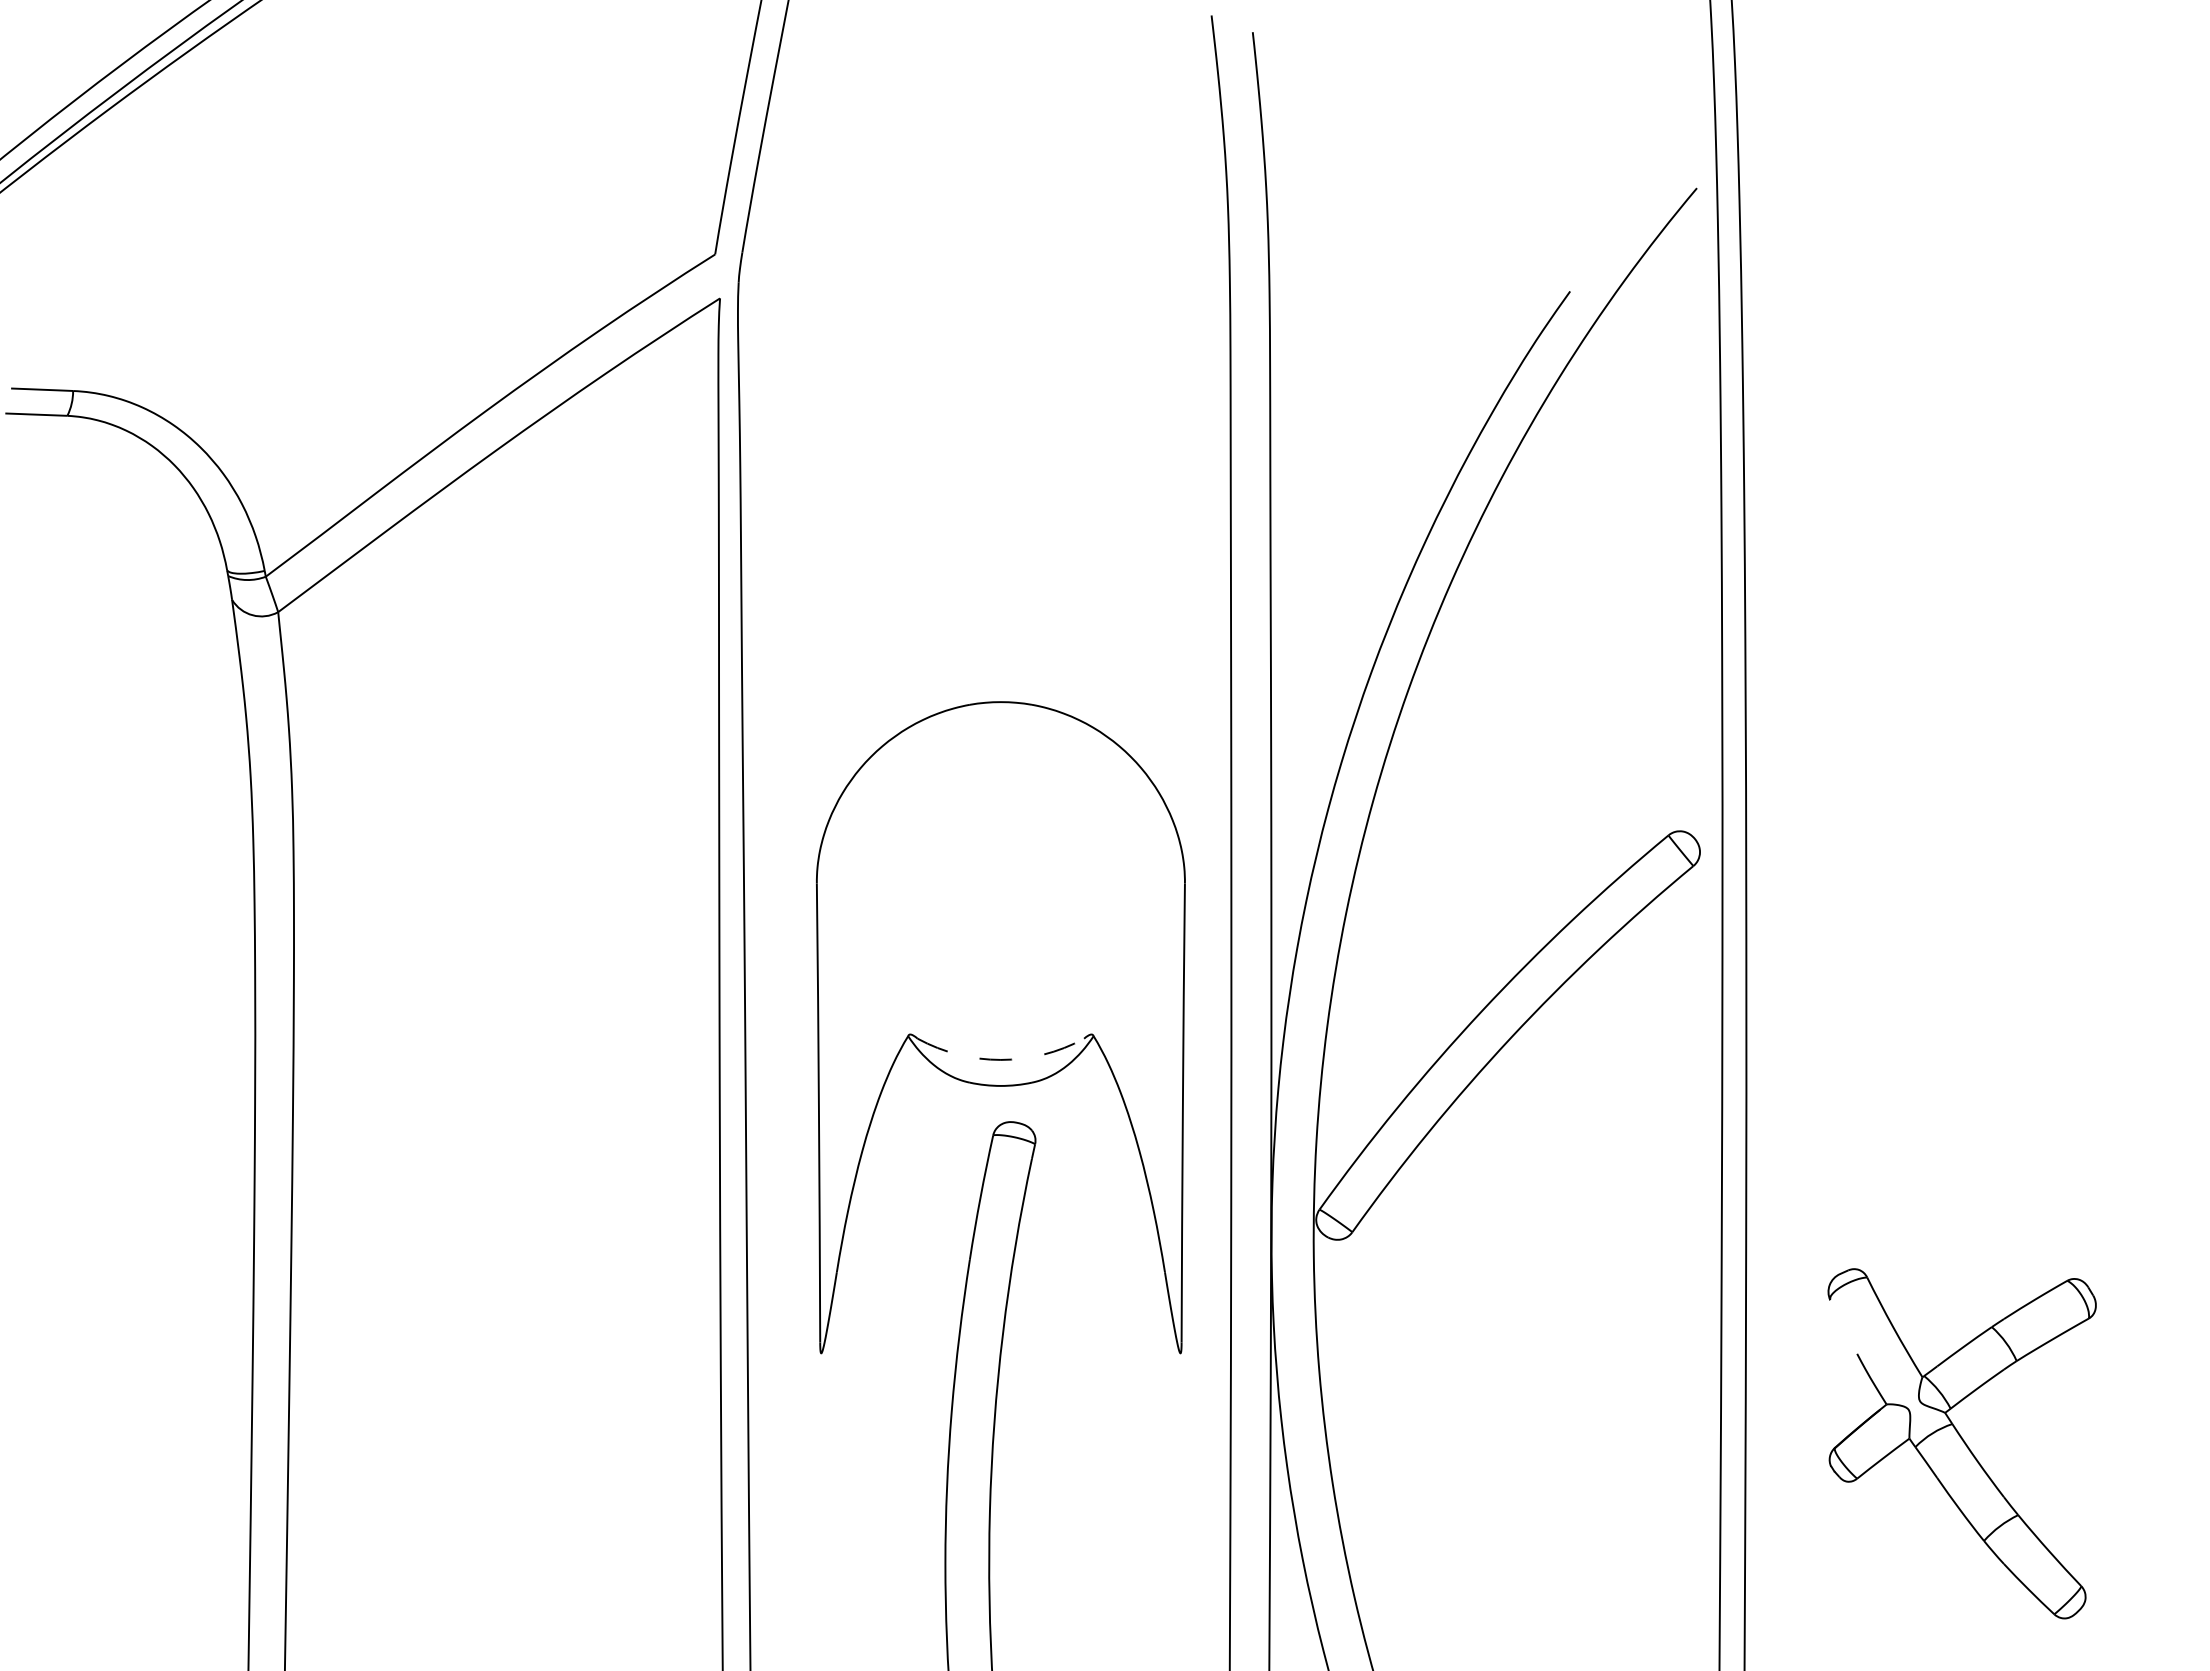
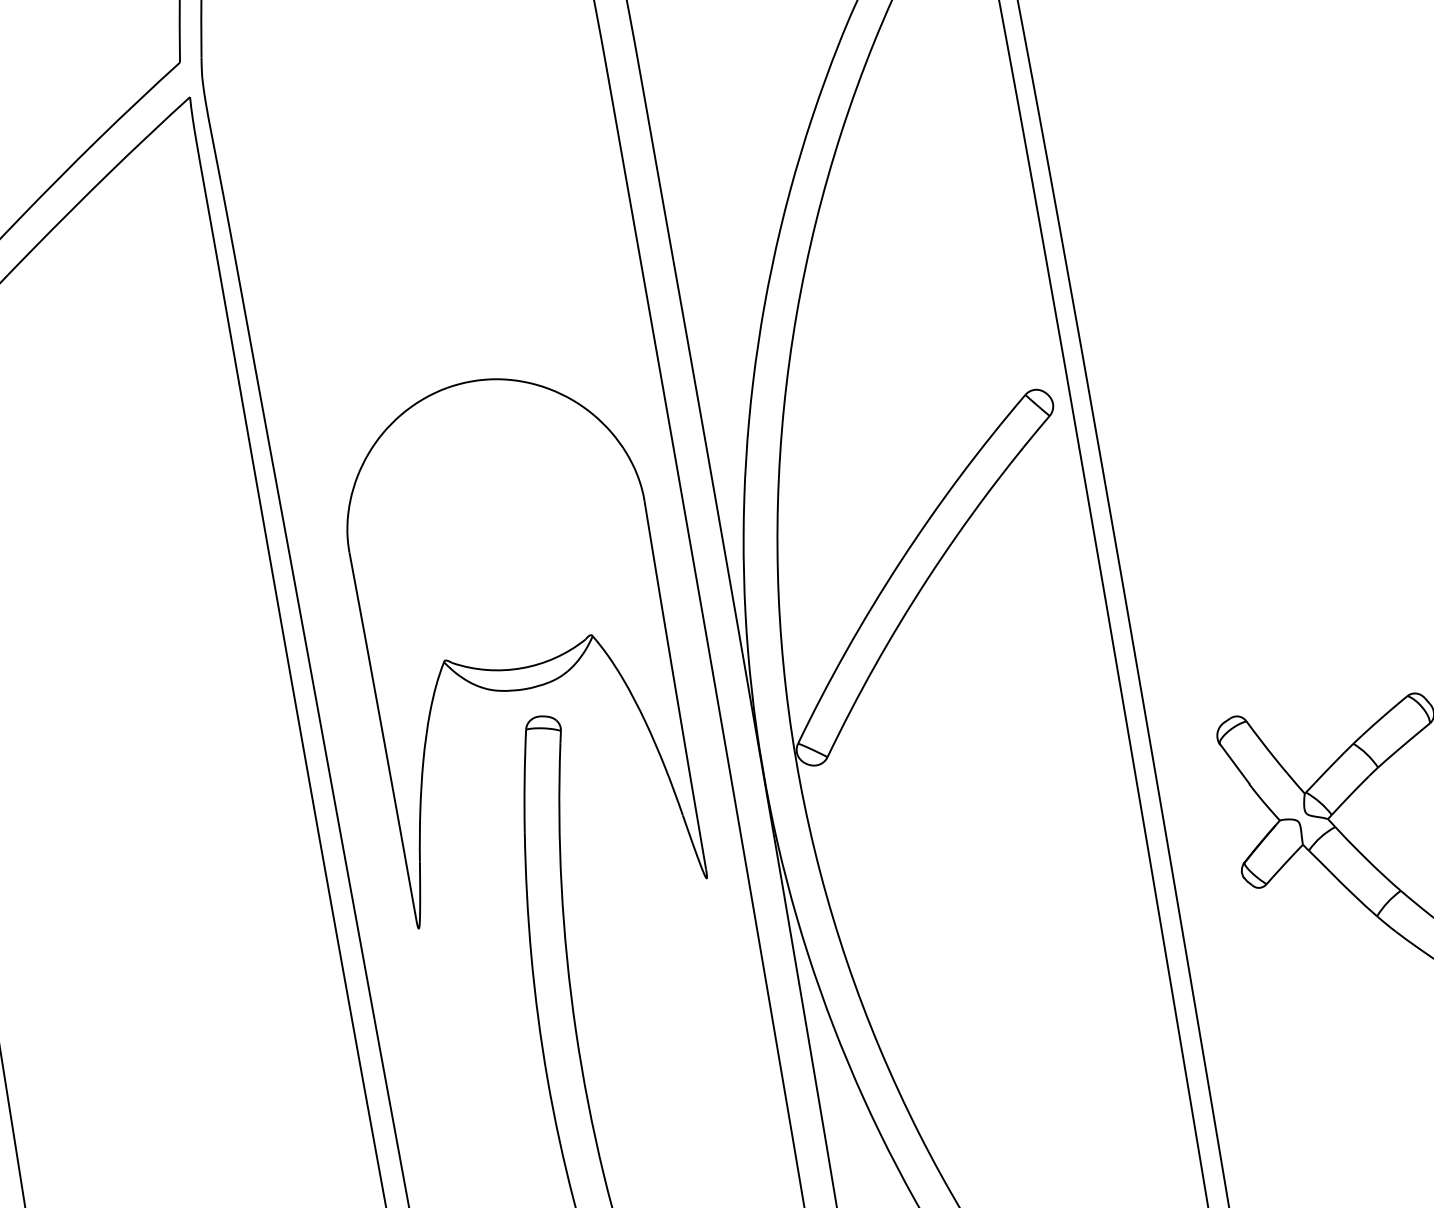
arc: (1000, 1059) -> (521, 667), dashed -> solid
line: (1843, 1325) -> (1234, 763), added

